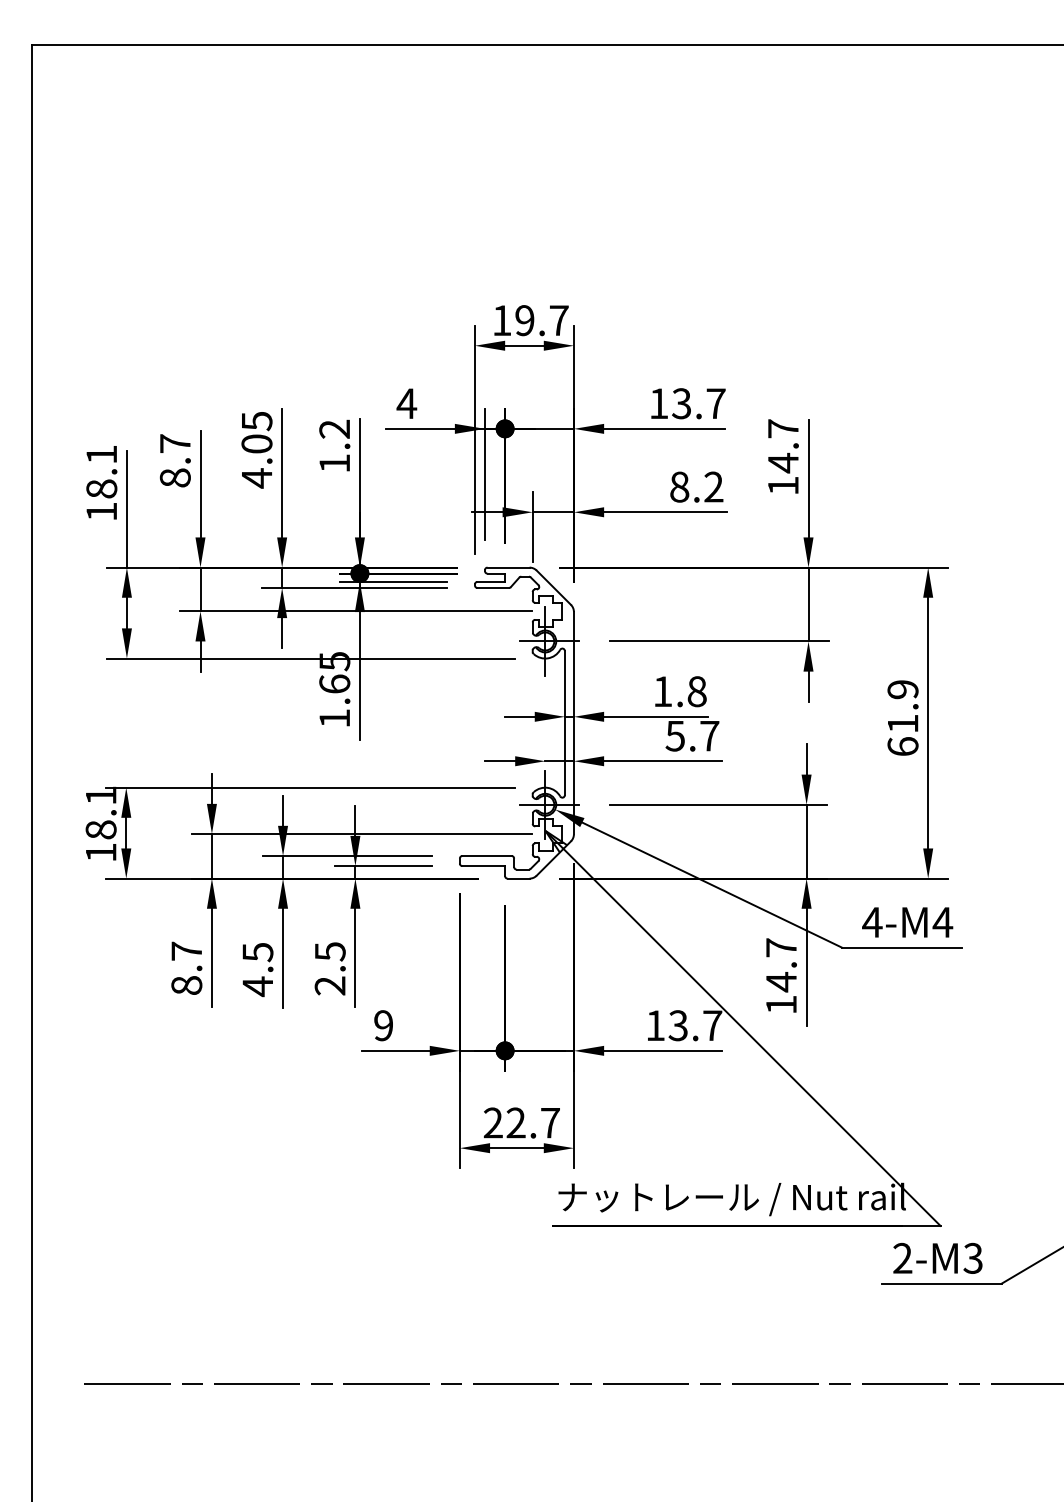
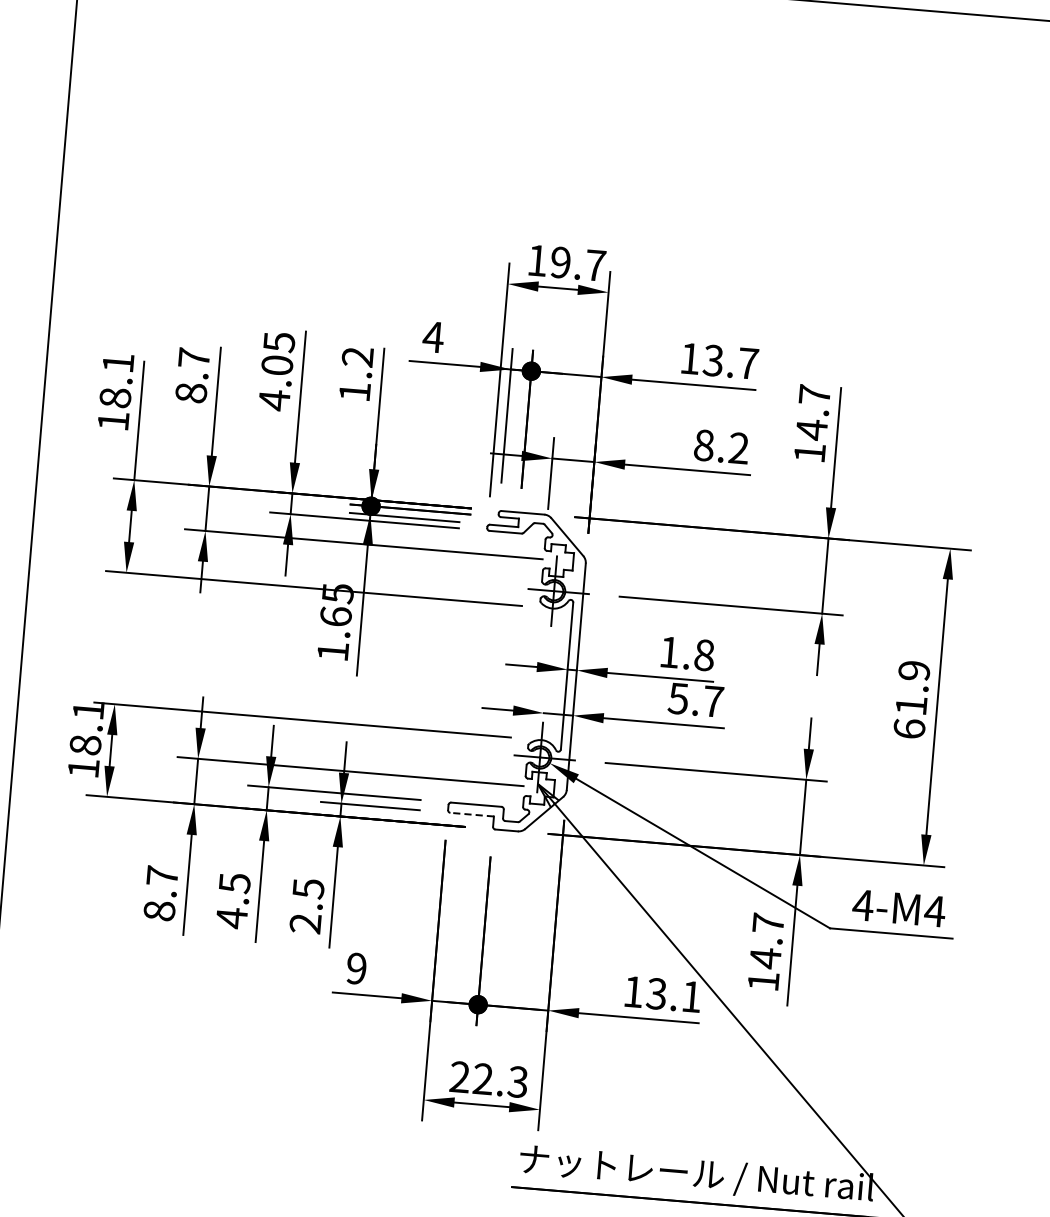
line: (483, 866) -> (471, 815), solid -> dashed
text: (712, 1025) -> (691, 996), 13.7 -> 13.1
text: (549, 1122) -> (517, 1081), 22.7 -> 22.3

